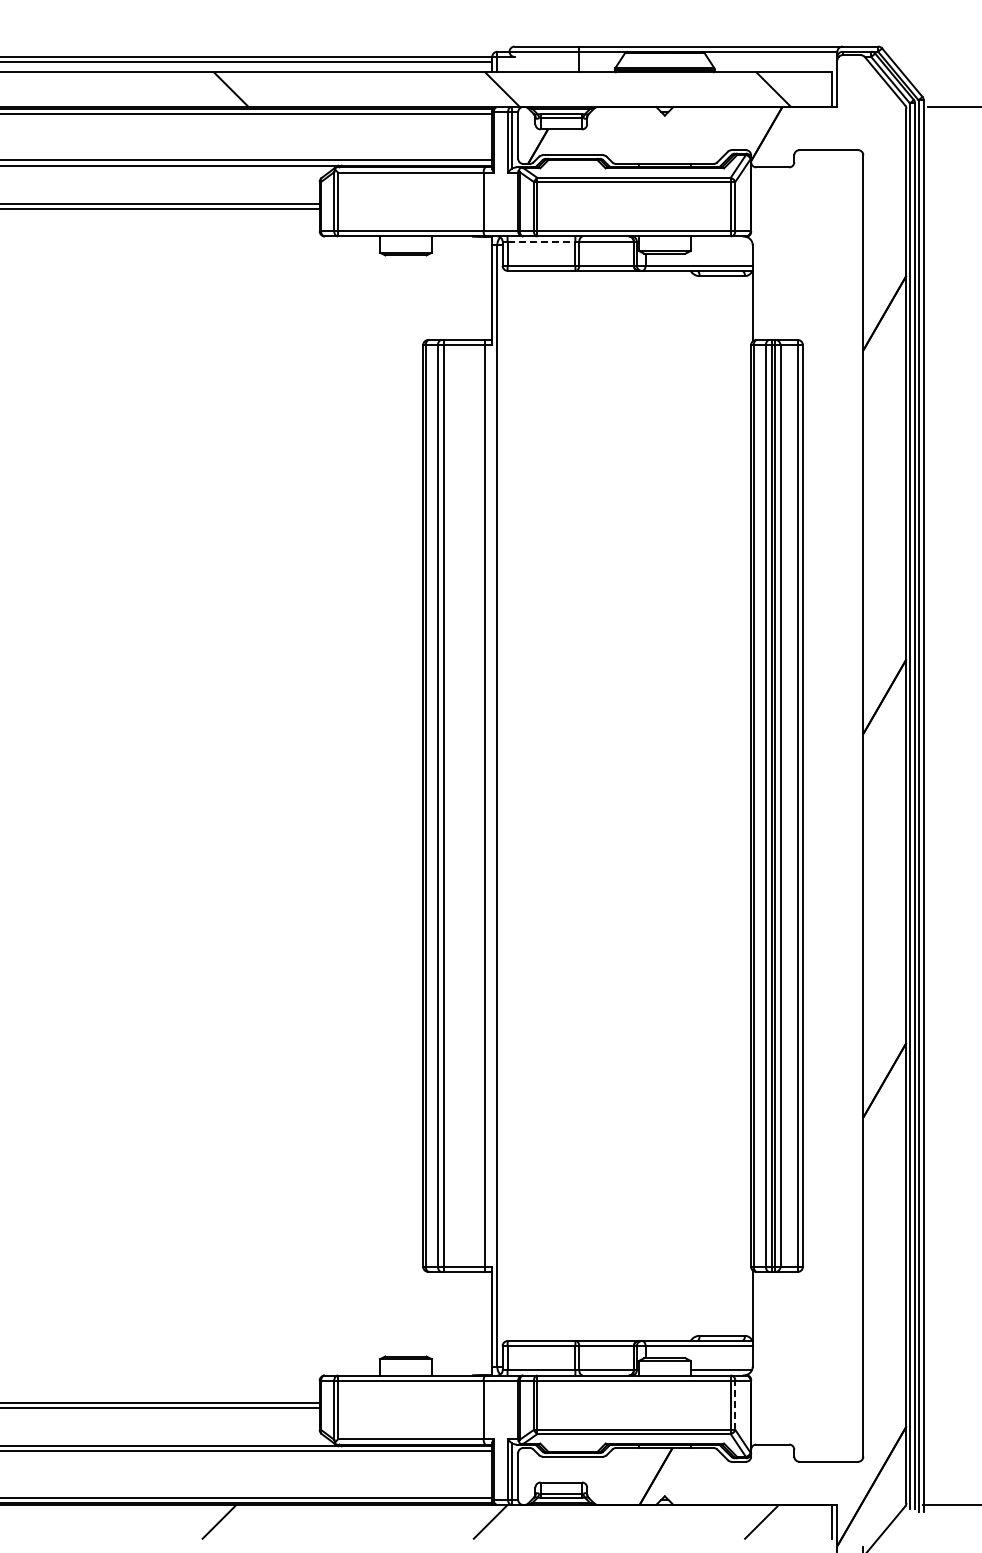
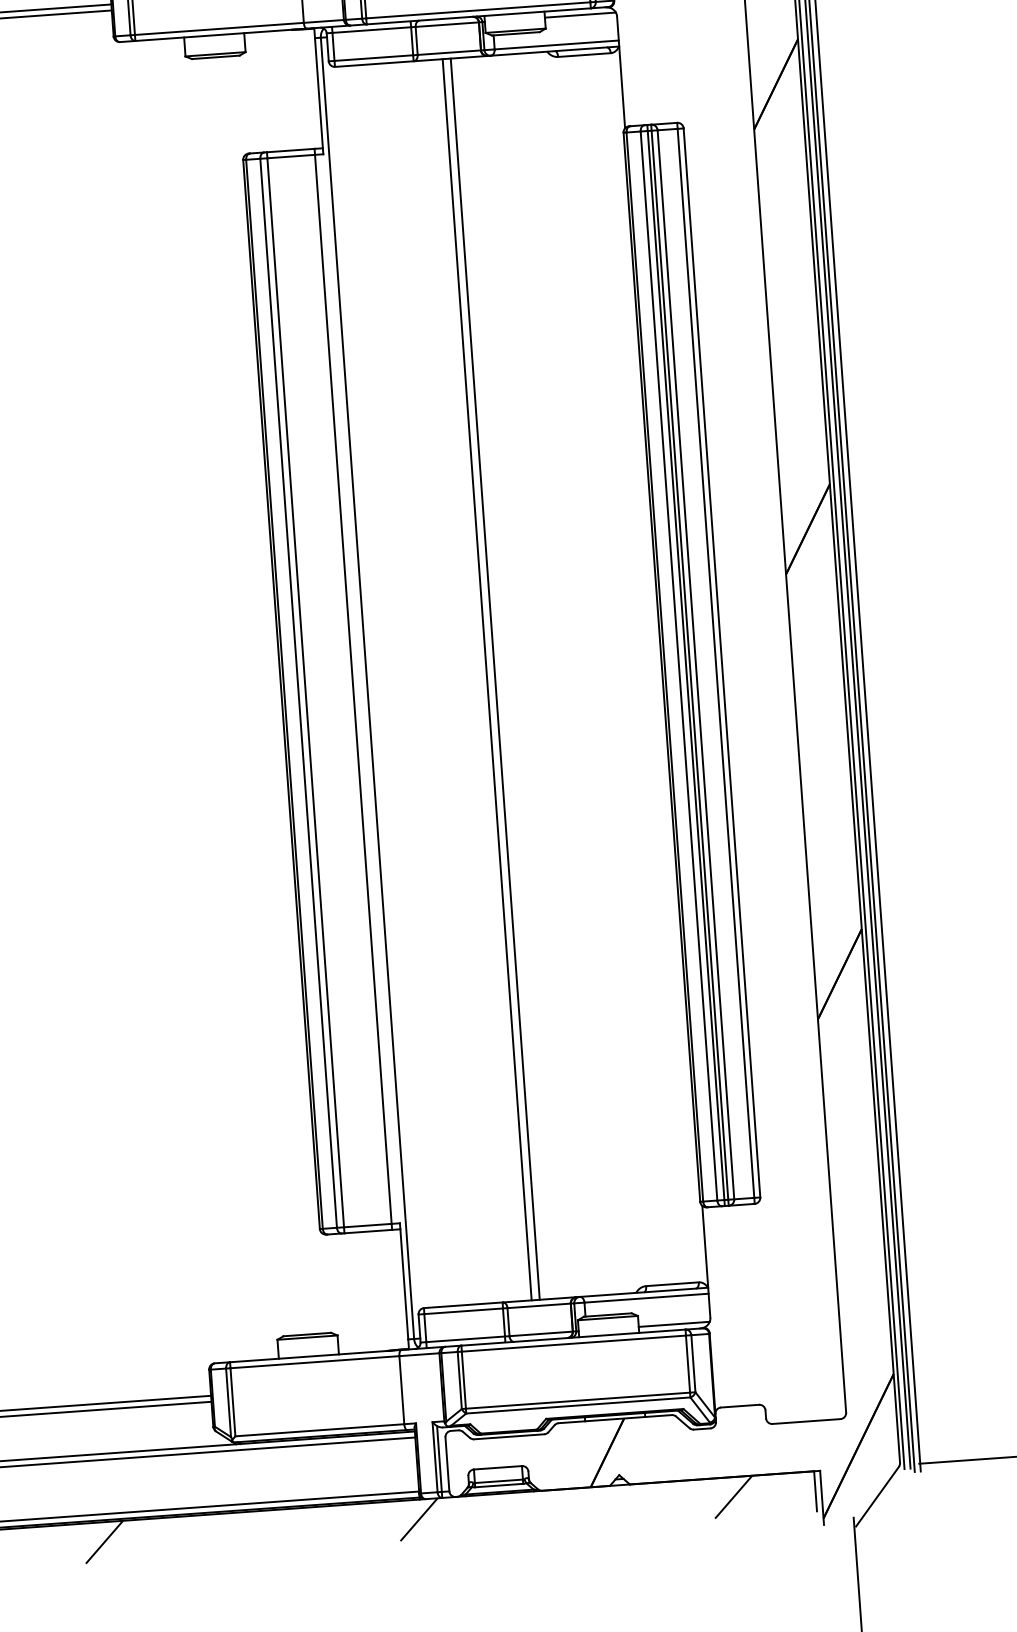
line: (541, 241) -> (371, 29), dashed -> solid
line: (720, 241) -> (579, 15), added
line: (600, 805) -> (487, 679), added
line: (607, 805) -> (495, 678), added
line: (735, 1405) -> (693, 1363), dashed -> solid

